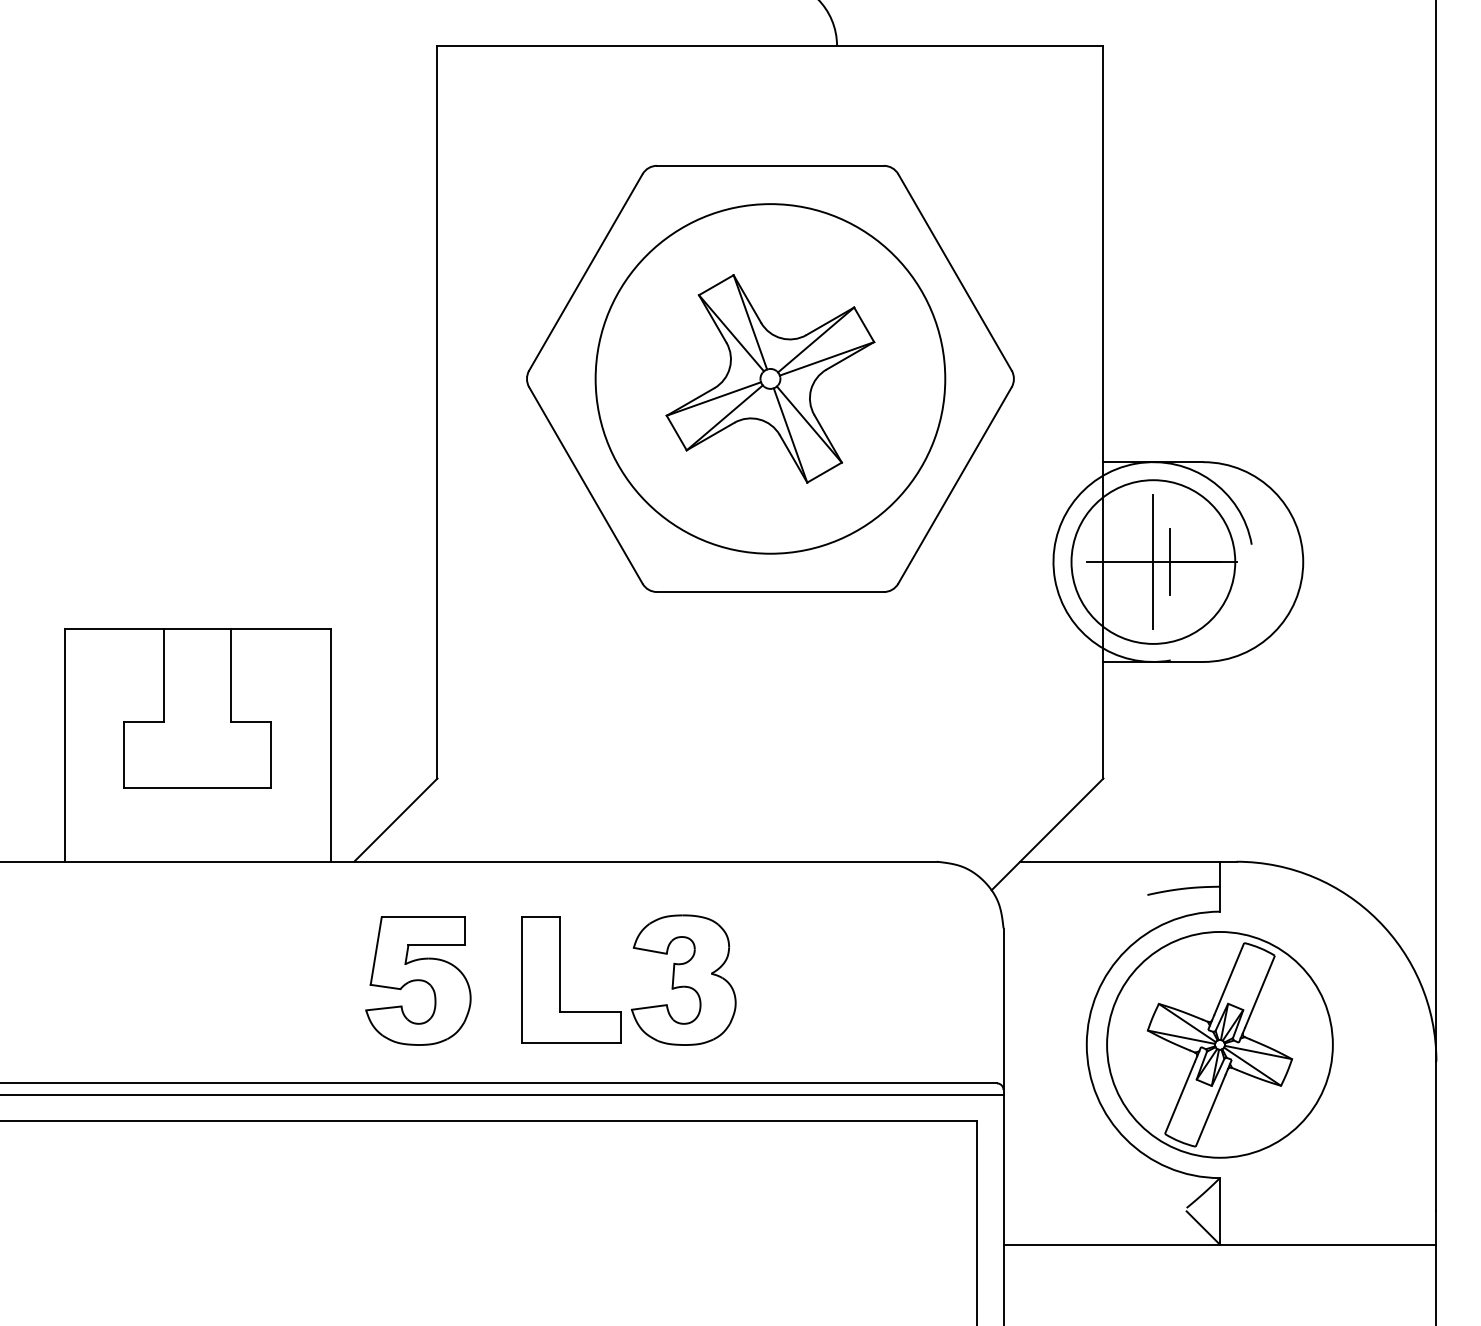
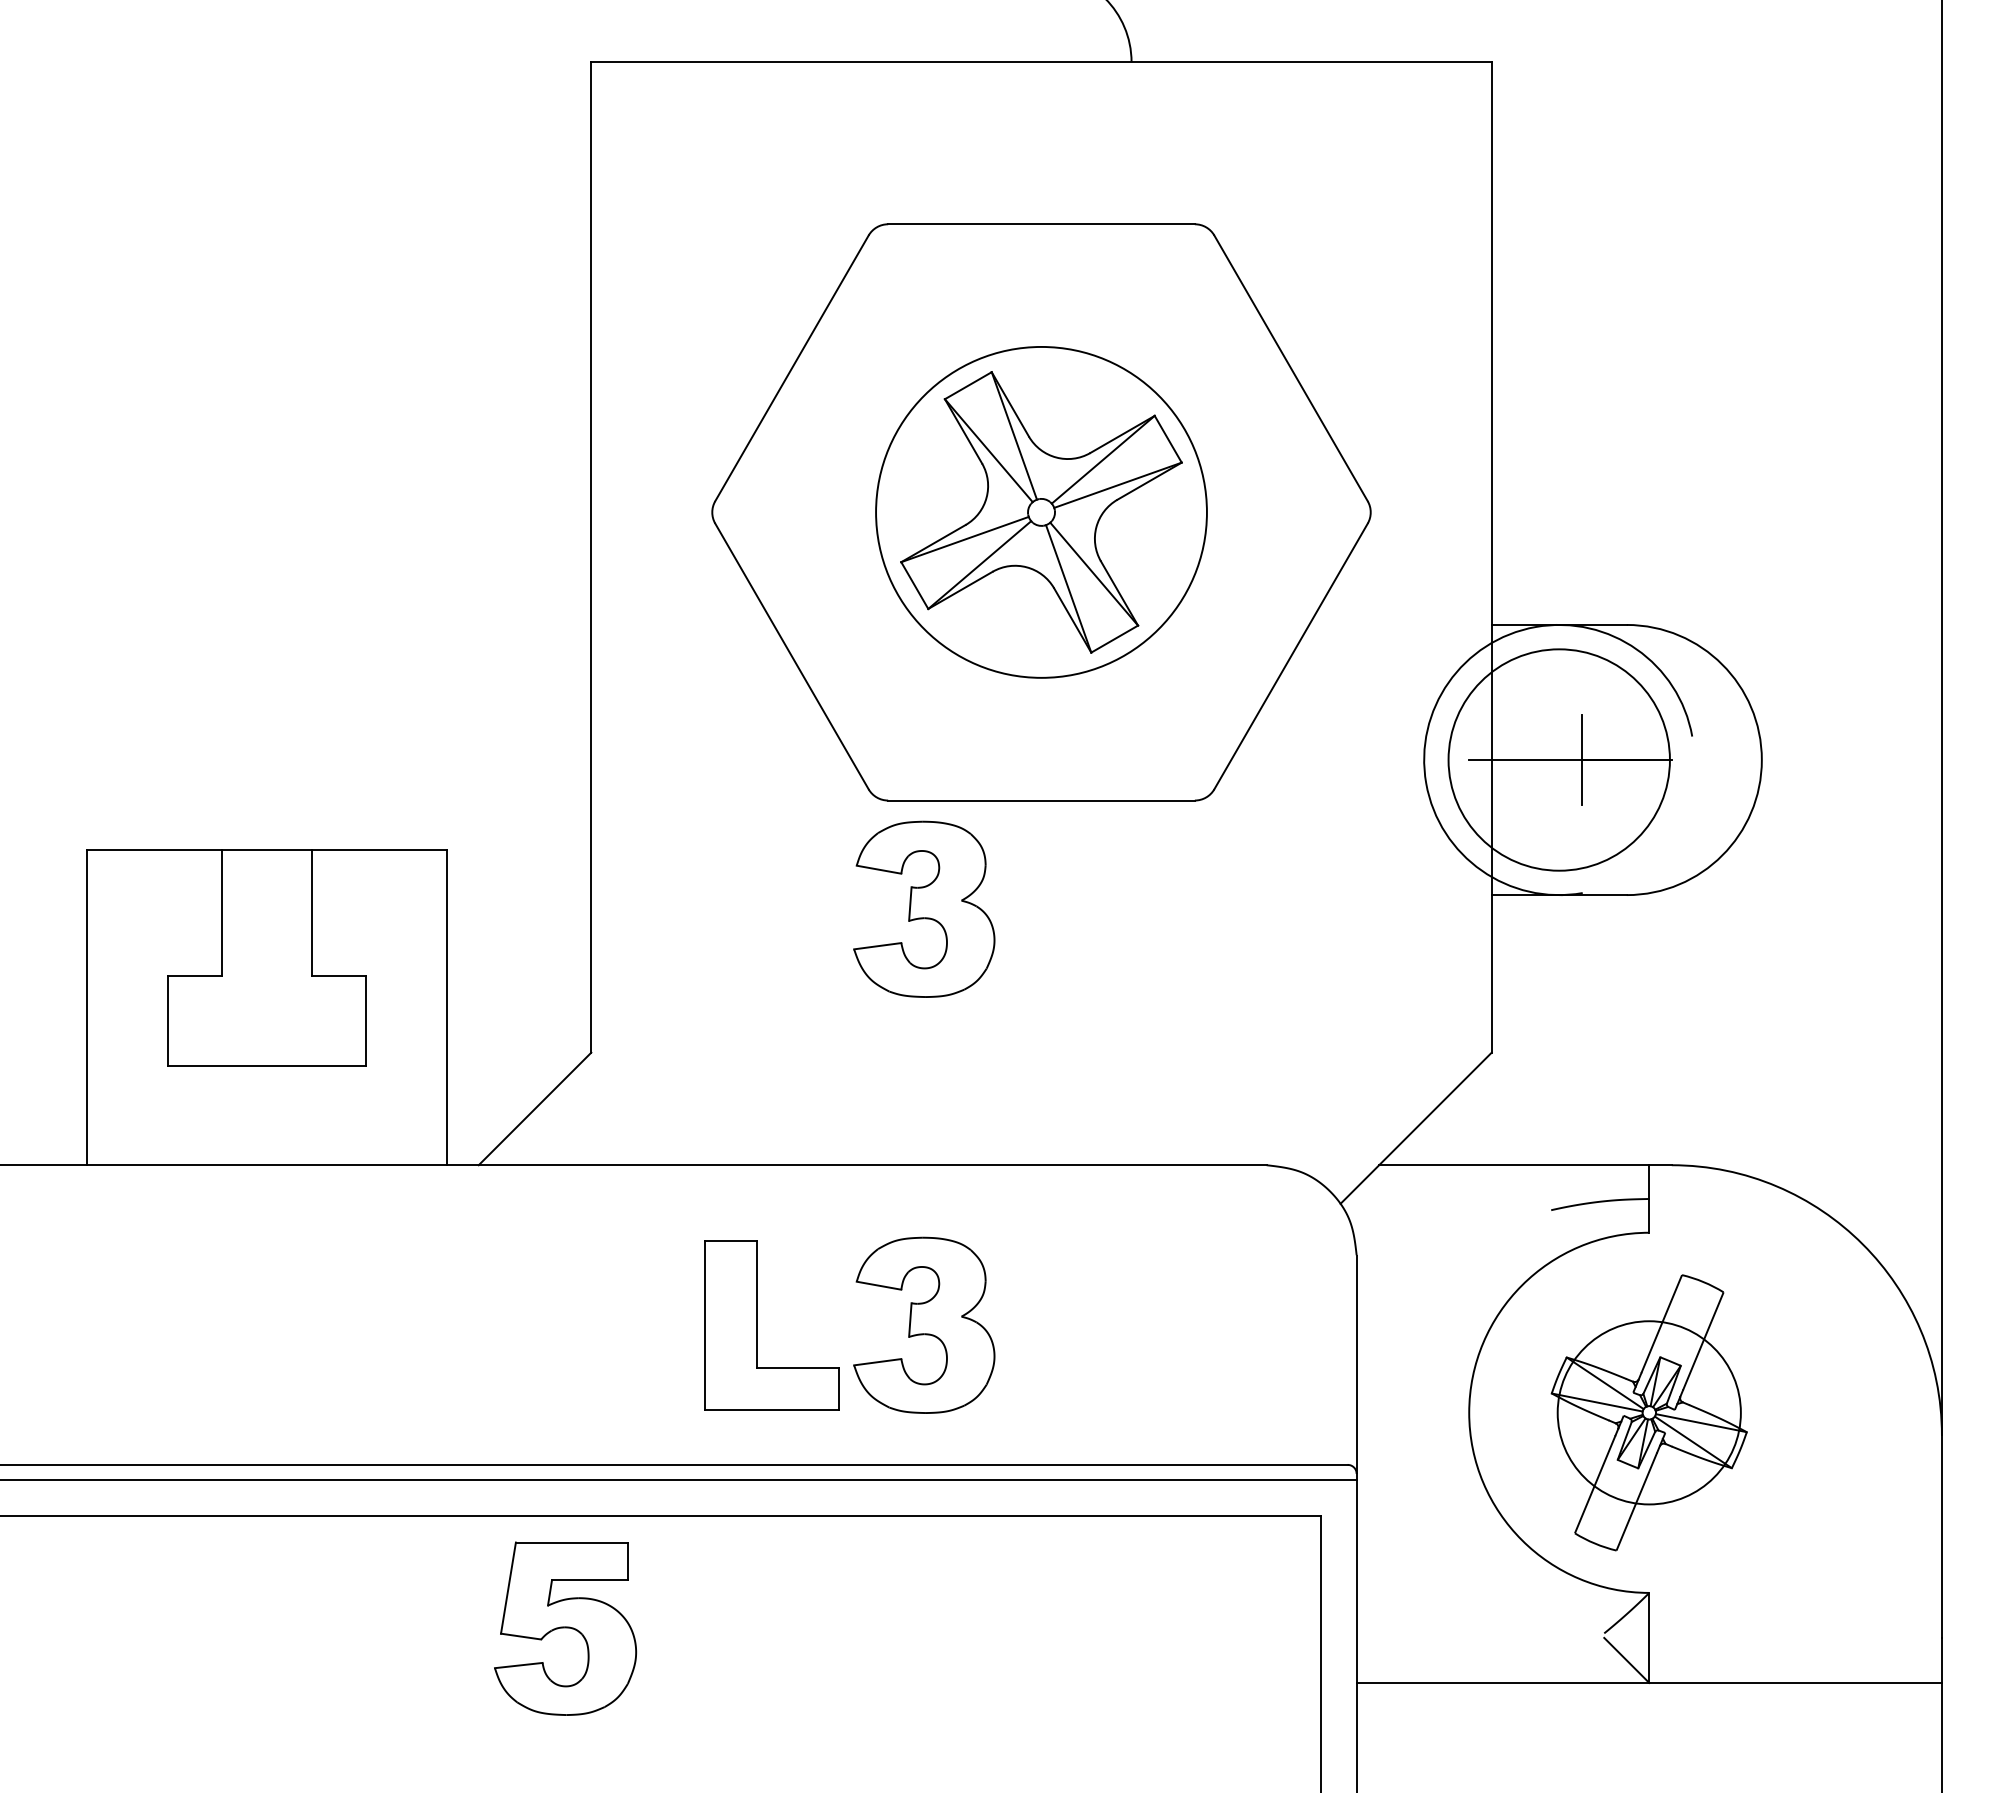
circle: (770, 378) -> (1041, 512), size x0.7
line: (1153, 561) -> (1559, 759), removed
part: (683, 671) -> (924, 908), added
part: (418, 981) -> (565, 1628), moved
circle: (1219, 1044) -> (1648, 1412), size x0.6

